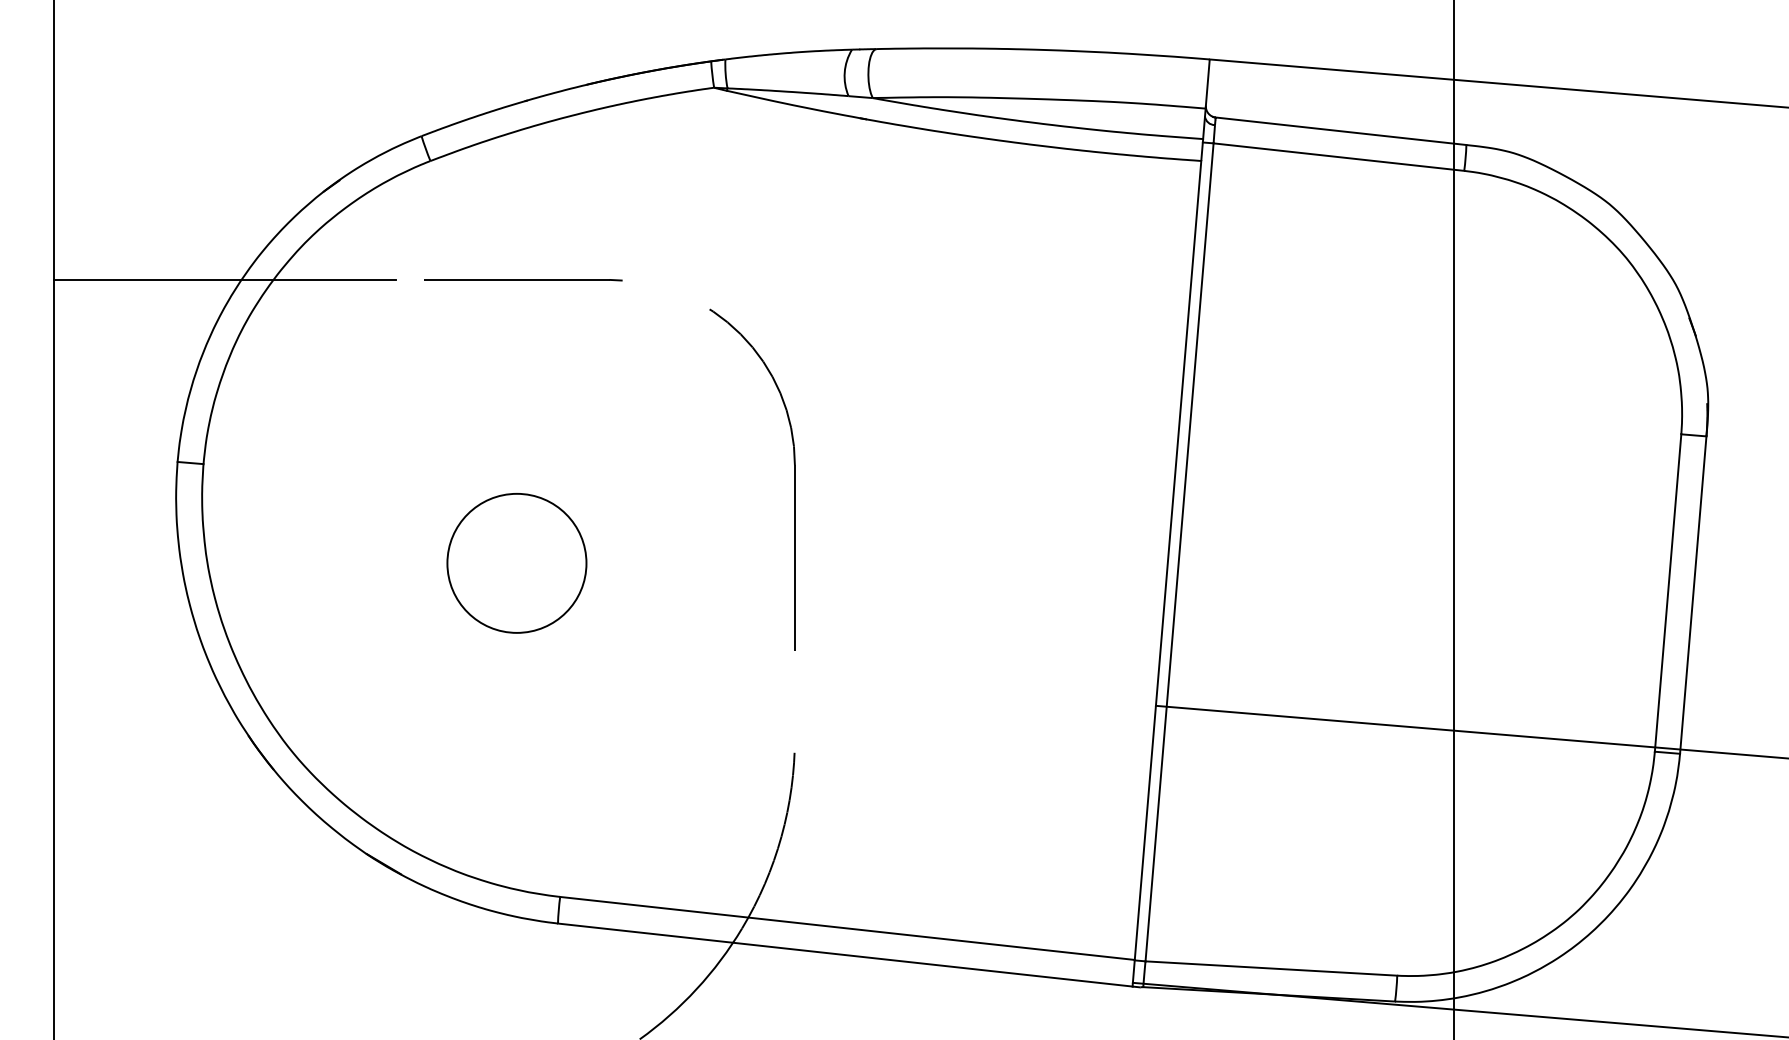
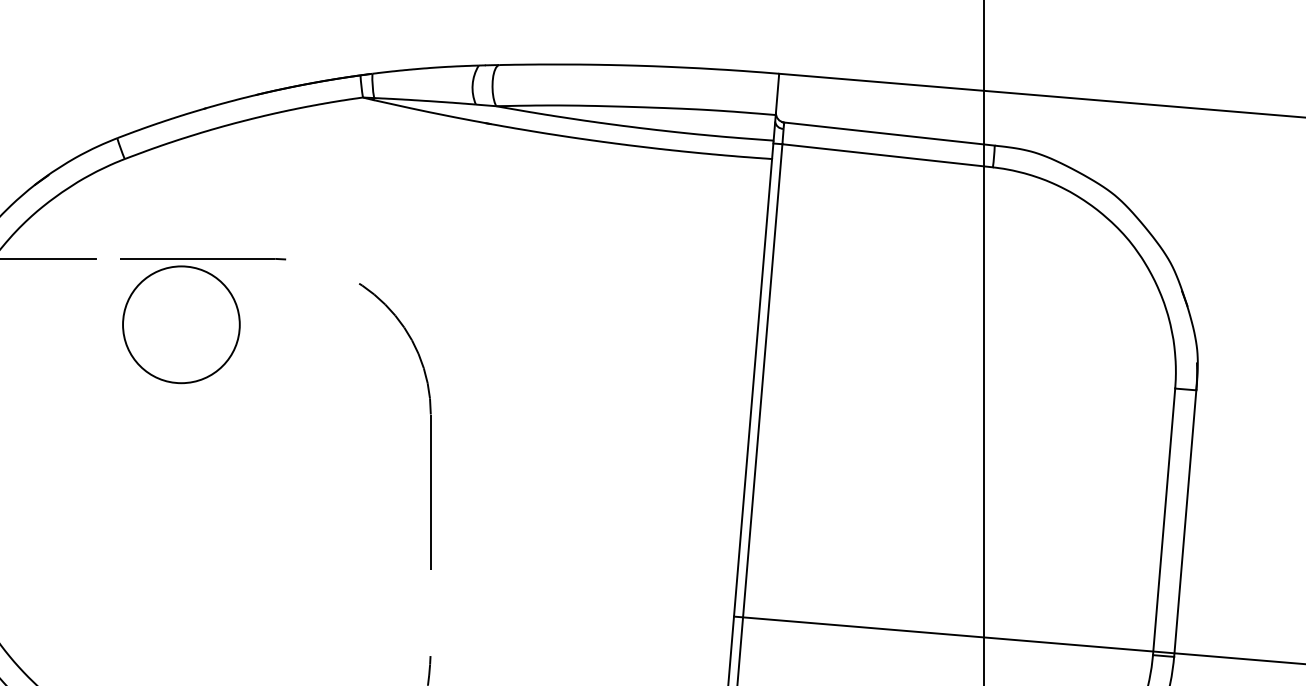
circle: (516, 563) -> (181, 324), moved

